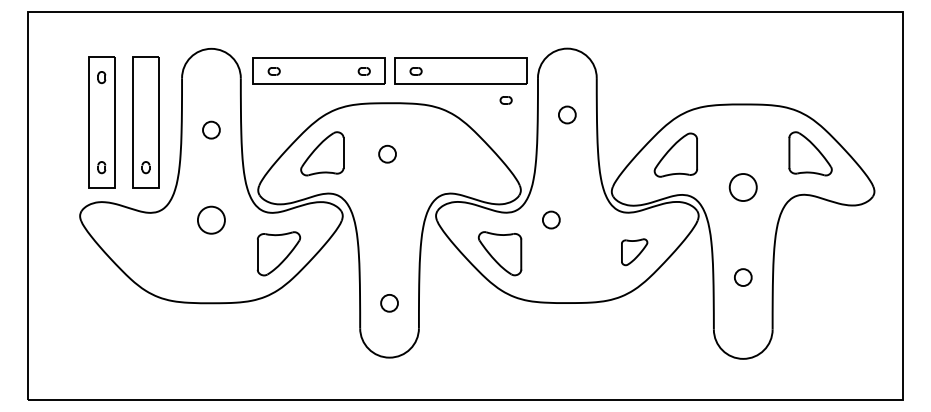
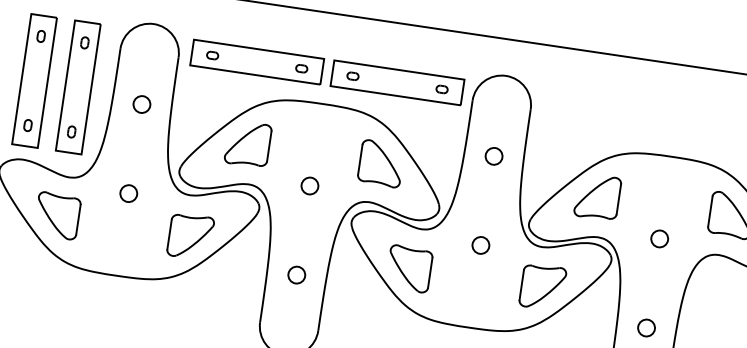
part: (145, 77) -> (84, 42), added
part: (505, 100) -> (441, 89), moved
circle: (567, 114) -> (494, 155), moved
circle: (387, 153) -> (310, 185), moved
part: (456, 153) -> (380, 163), added
circle: (742, 187) -> (658, 238), size x0.62
circle: (211, 219) -> (128, 192), size x0.62
circle: (551, 219) -> (481, 244), moved
part: (634, 251) -> (542, 286), size x1.67
part: (144, 252) -> (57, 215), added
circle: (389, 303) -> (296, 275), moved

